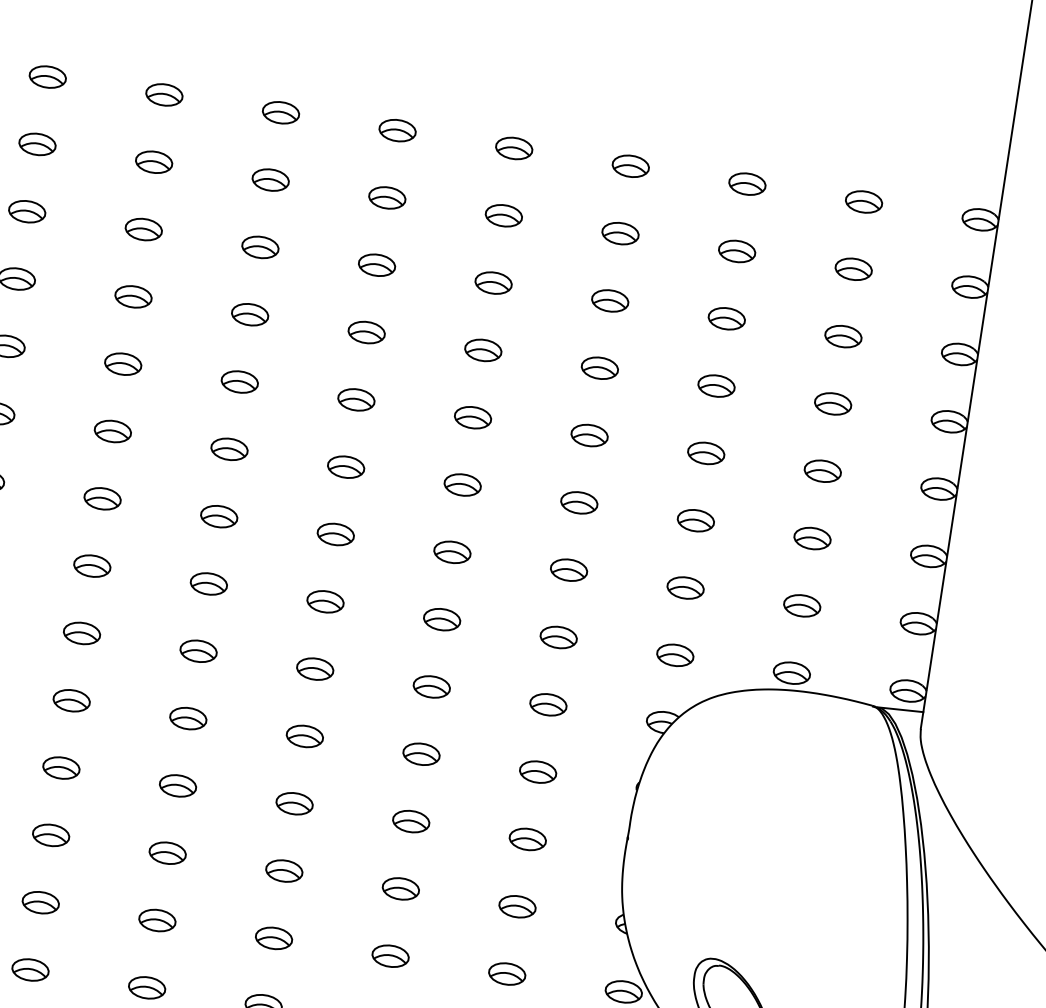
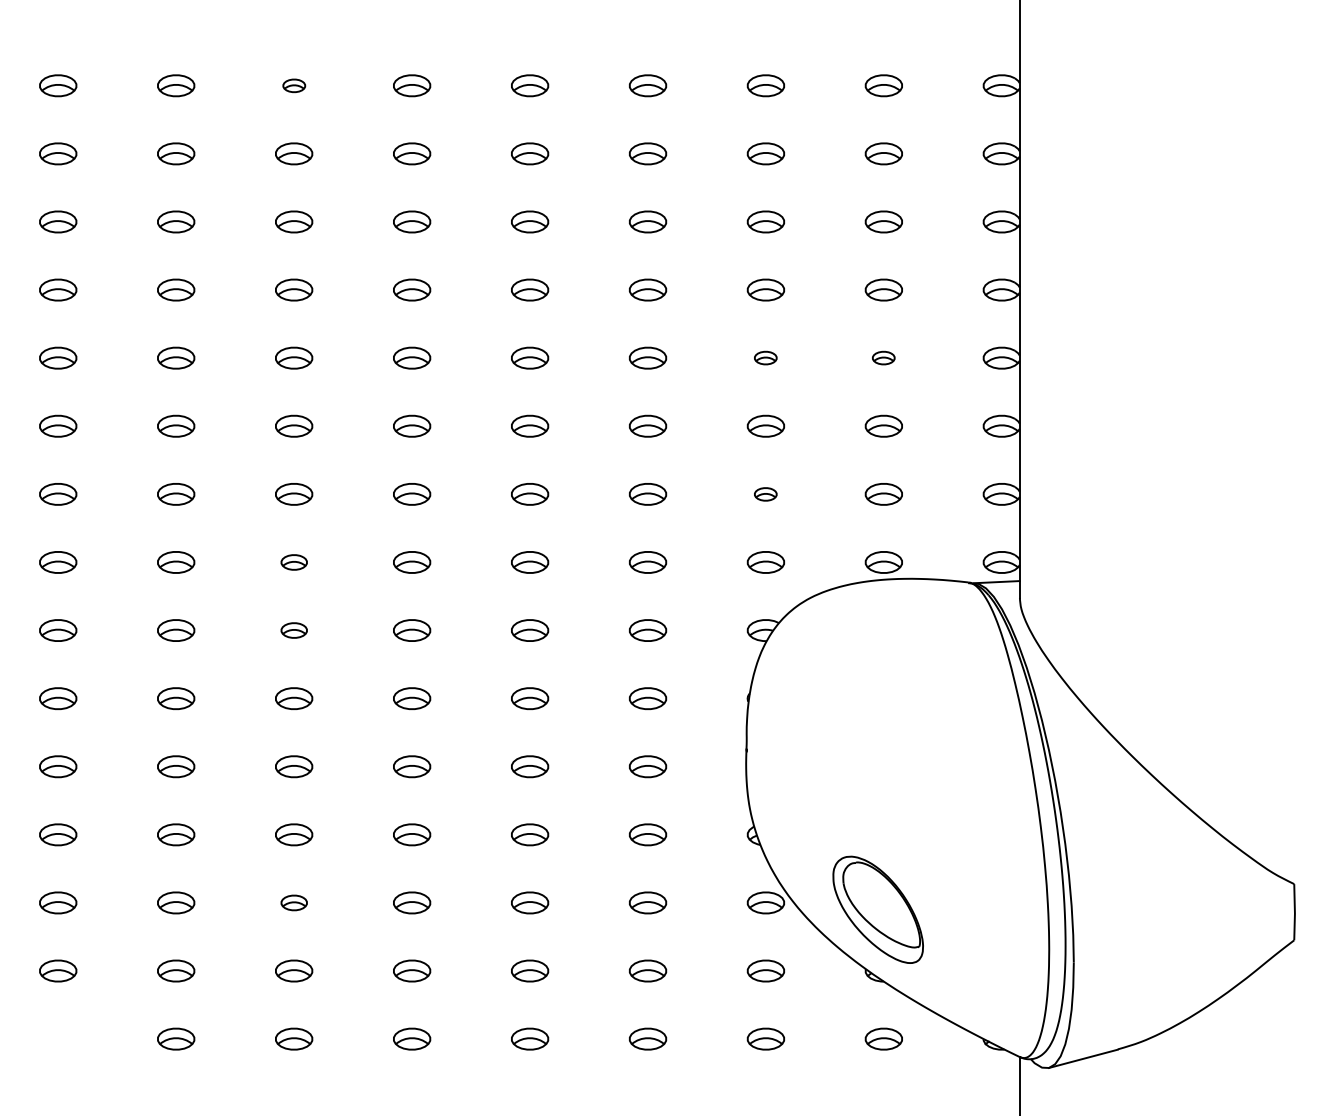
part: (281, 112) -> (294, 85), size x0.6
part: (705, 452) -> (765, 357), size x0.6
part: (822, 470) -> (883, 357), size x0.6
part: (209, 584) -> (294, 562), size x0.7
part: (685, 588) -> (765, 494), size x0.6
part: (198, 651) -> (294, 630), size x0.7
part: (157, 920) -> (294, 902), size x0.7

